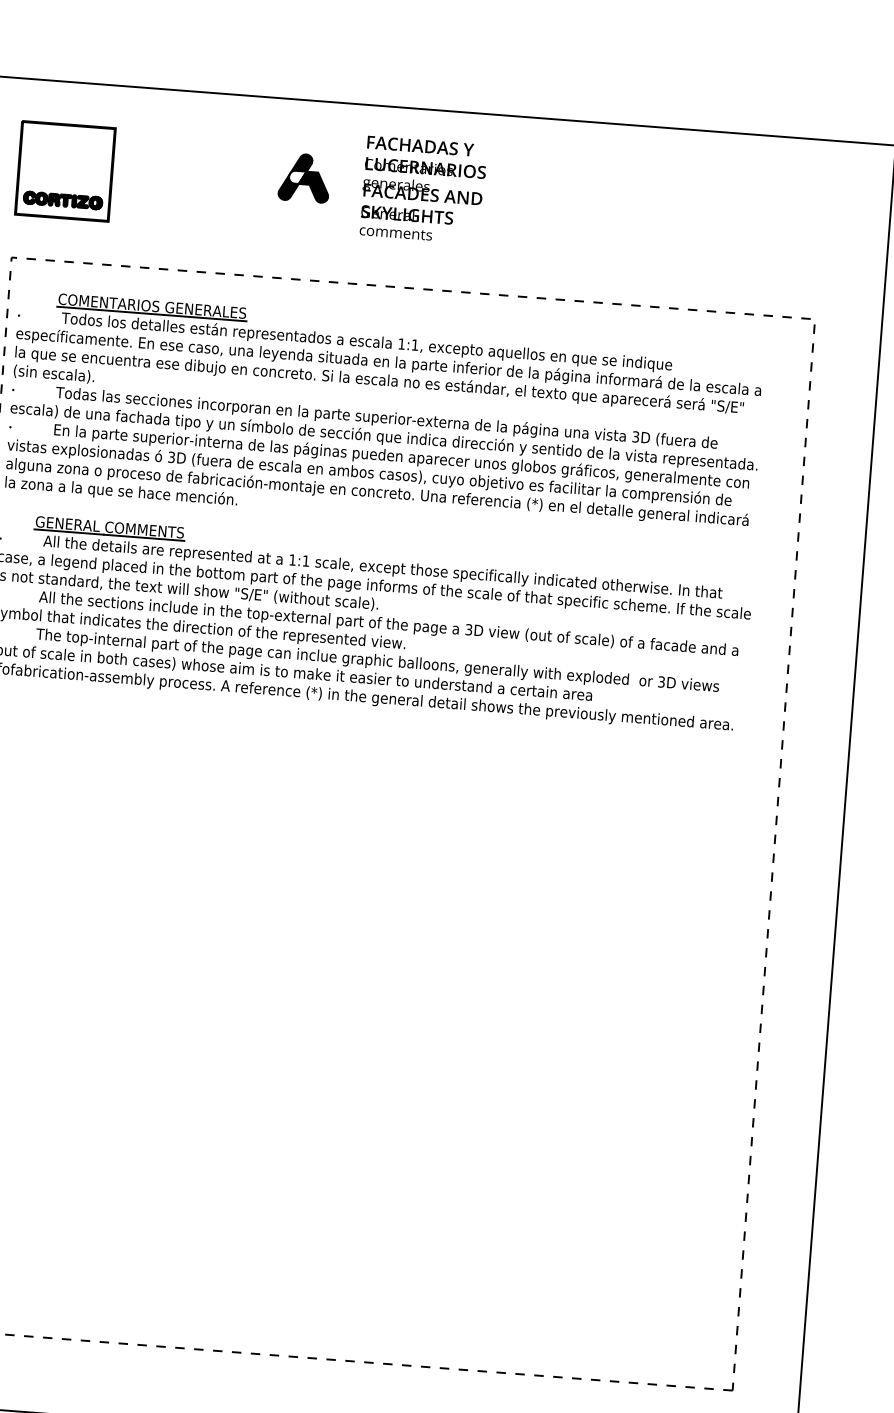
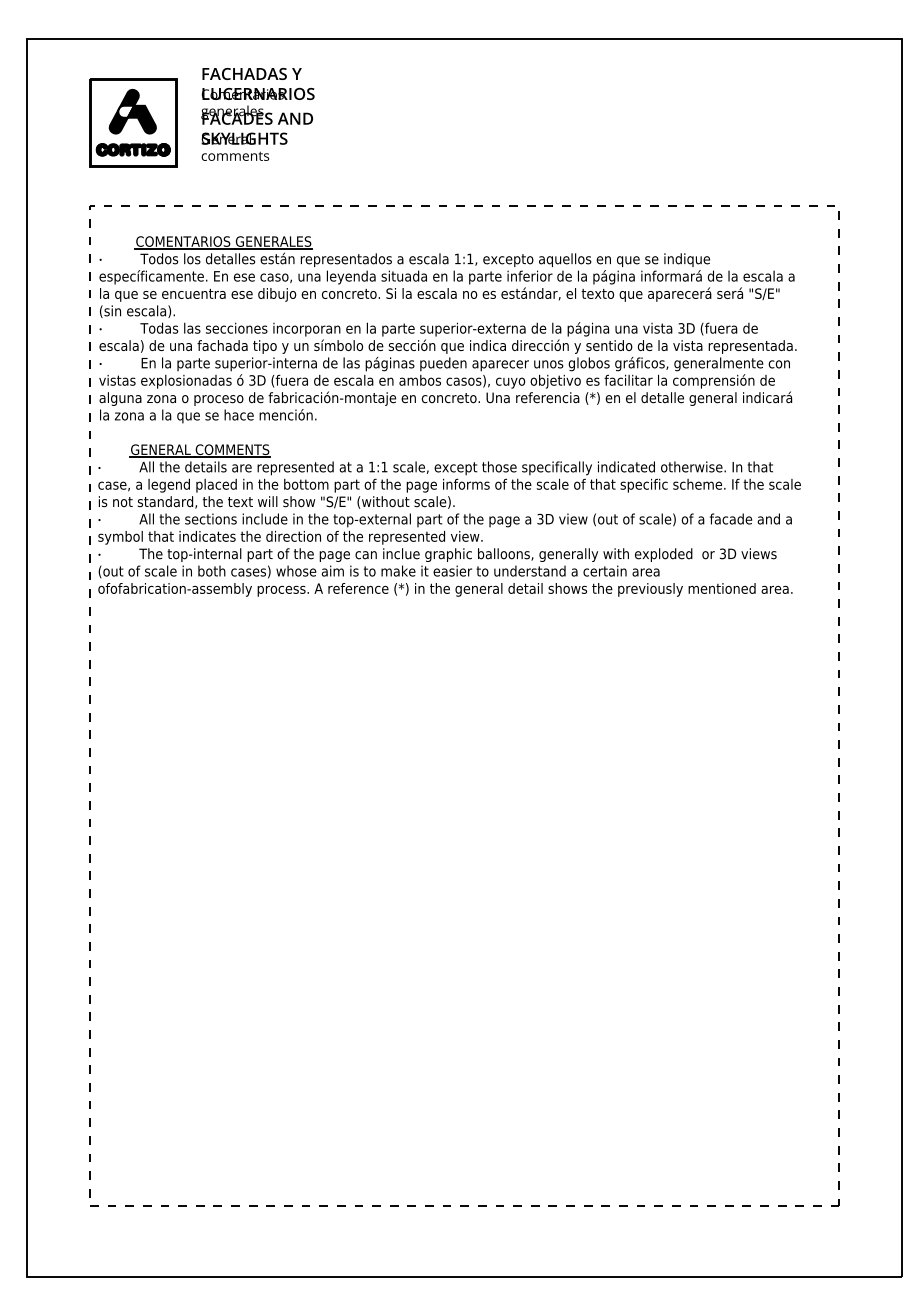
part: (304, 177) -> (132, 111), moved
text: (423, 190) -> (257, 114), moved

